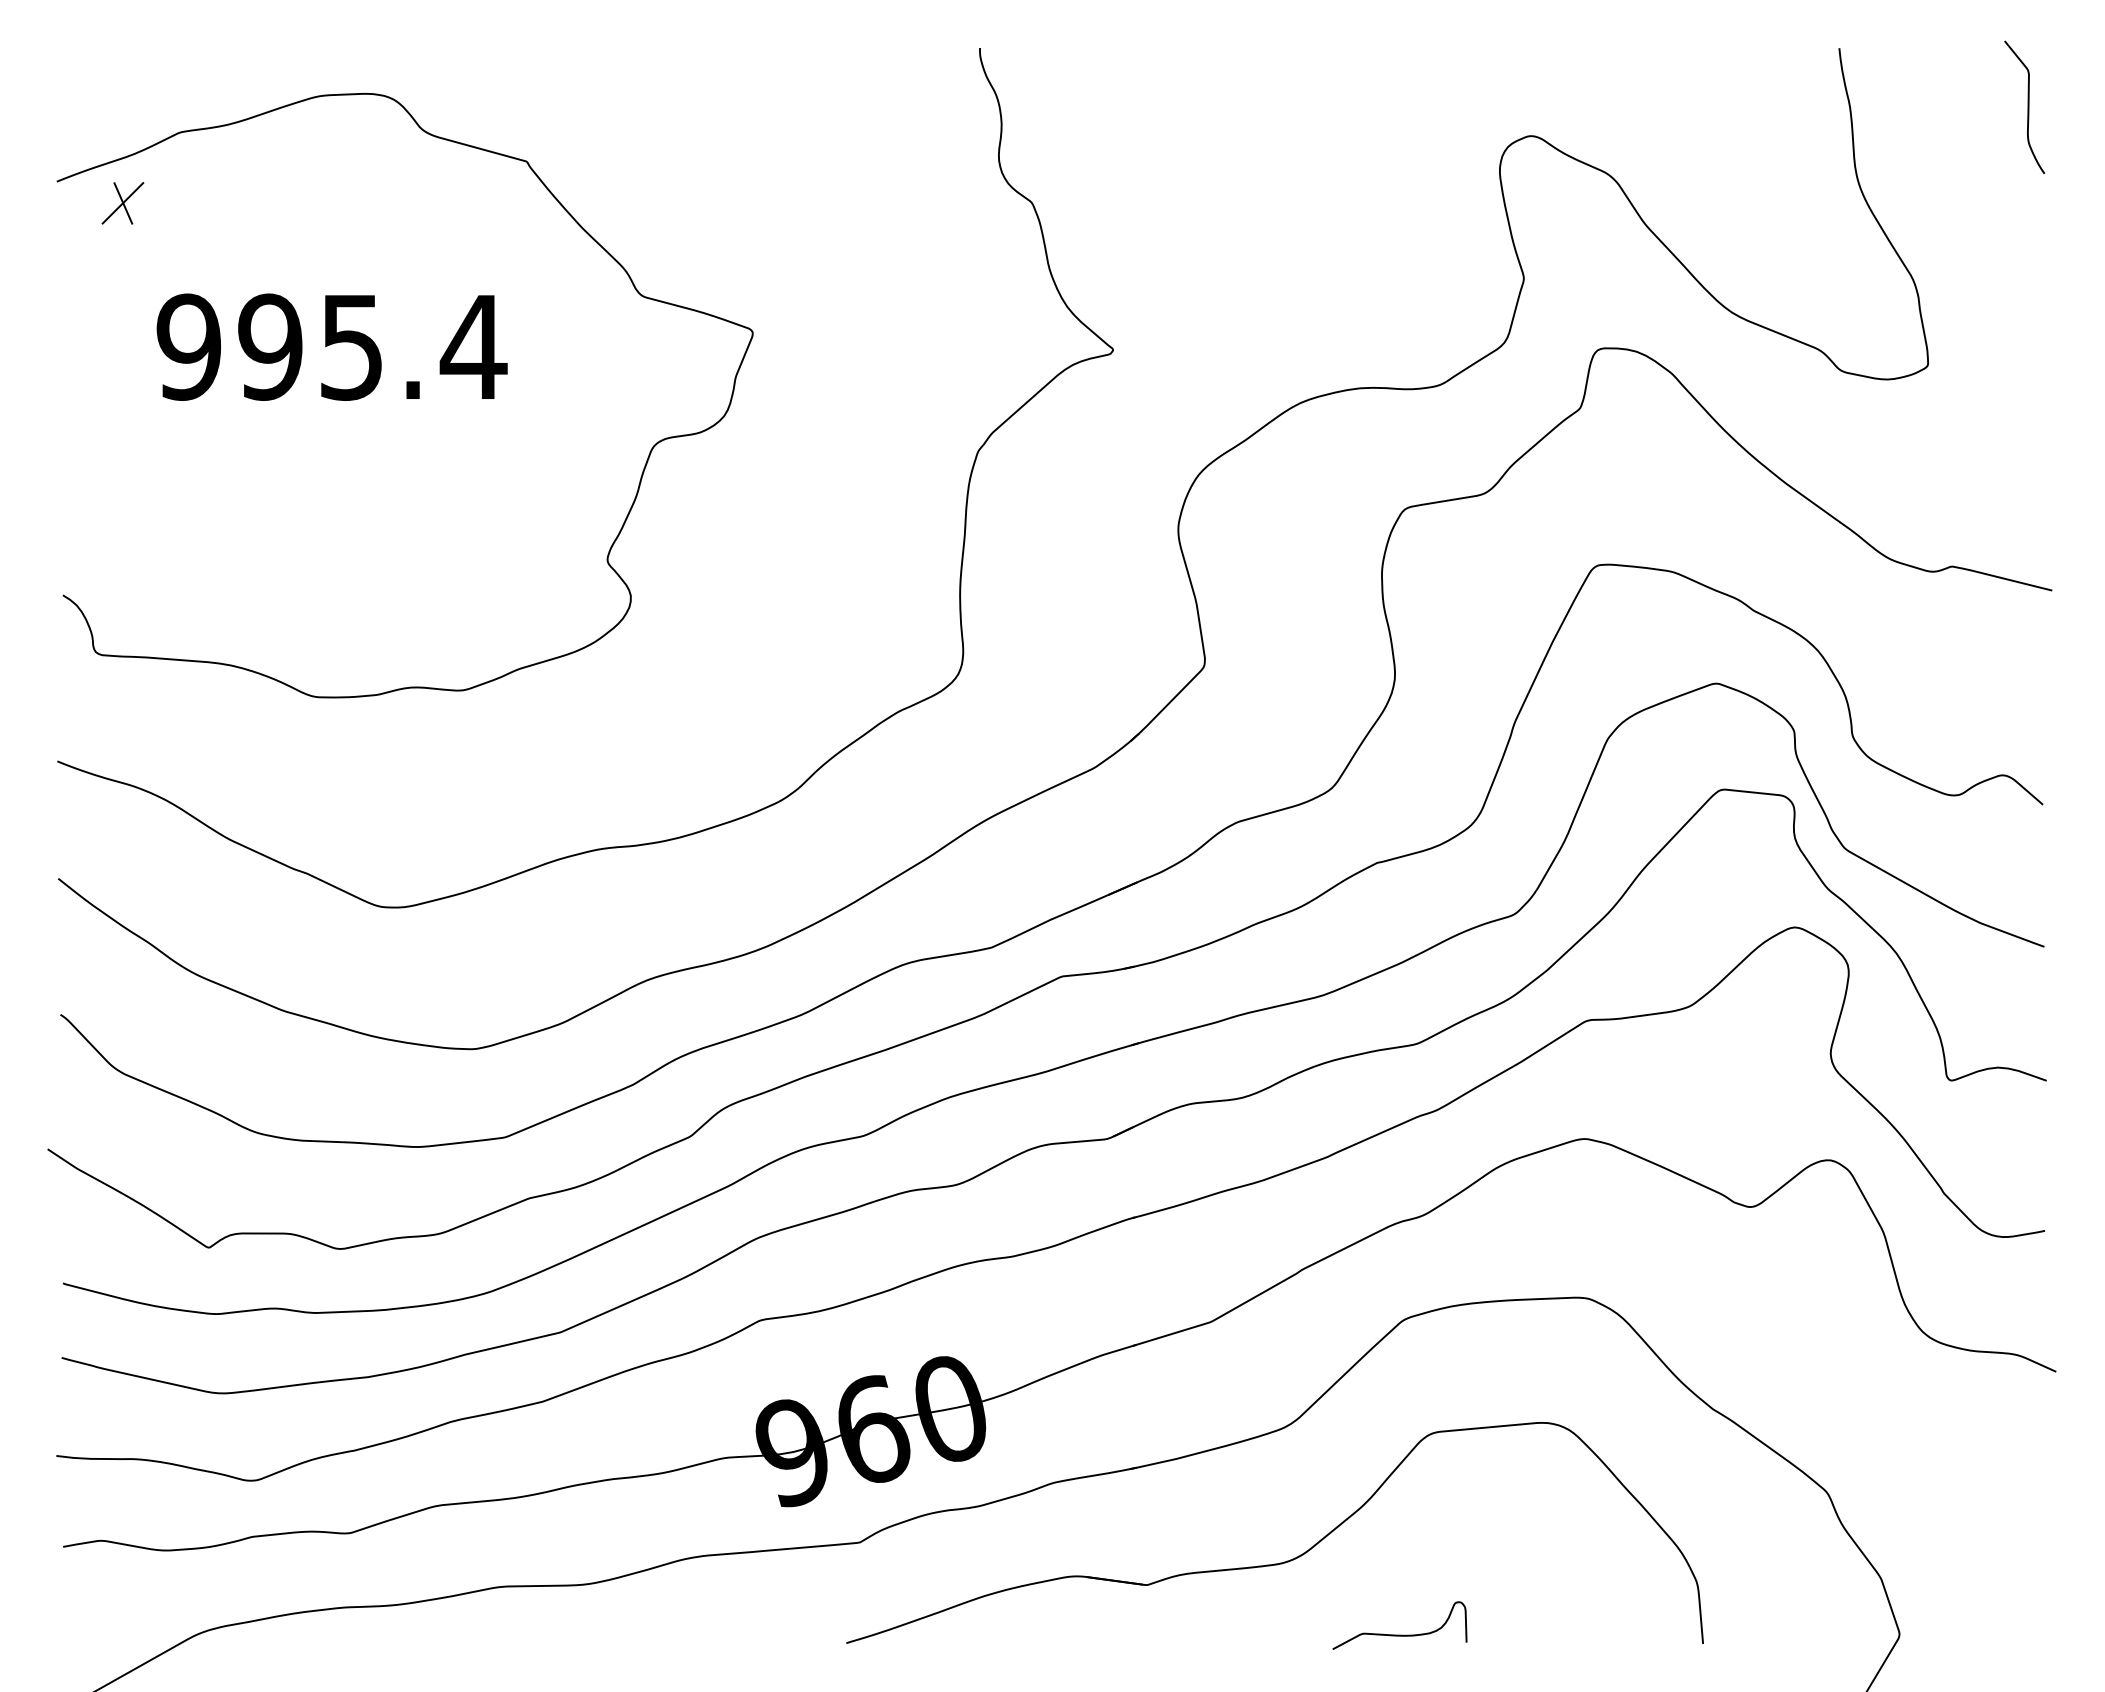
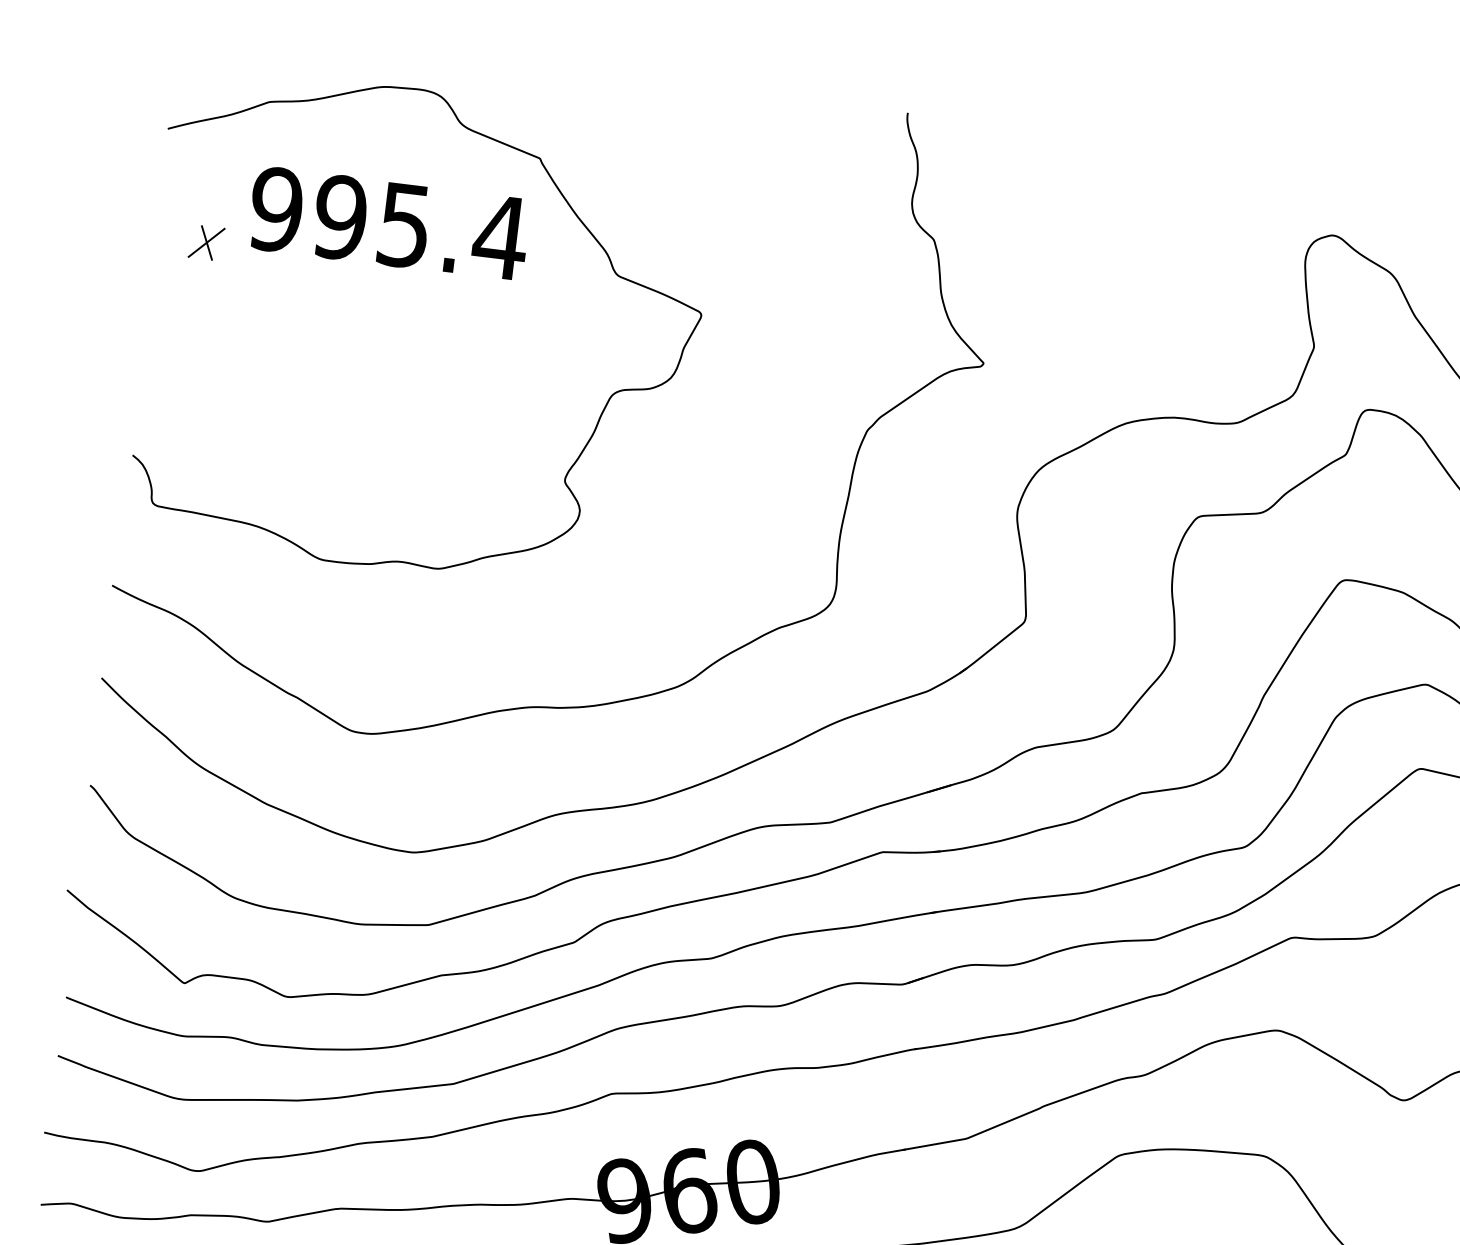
part: (122, 203) -> (206, 242), moved
text: (331, 346) -> (388, 222), moved

